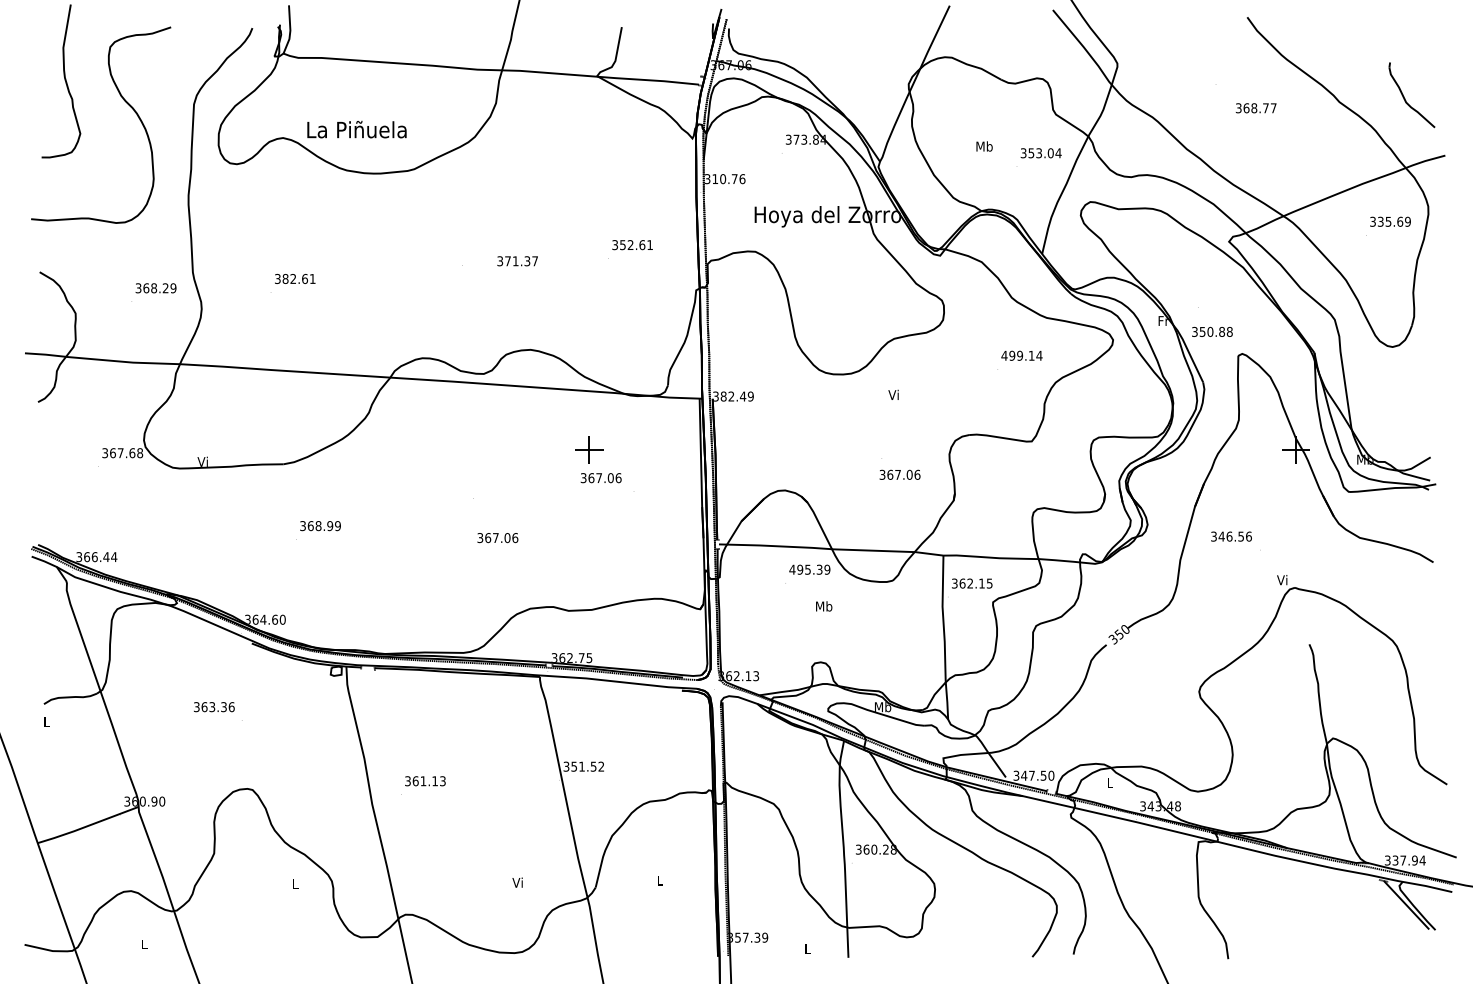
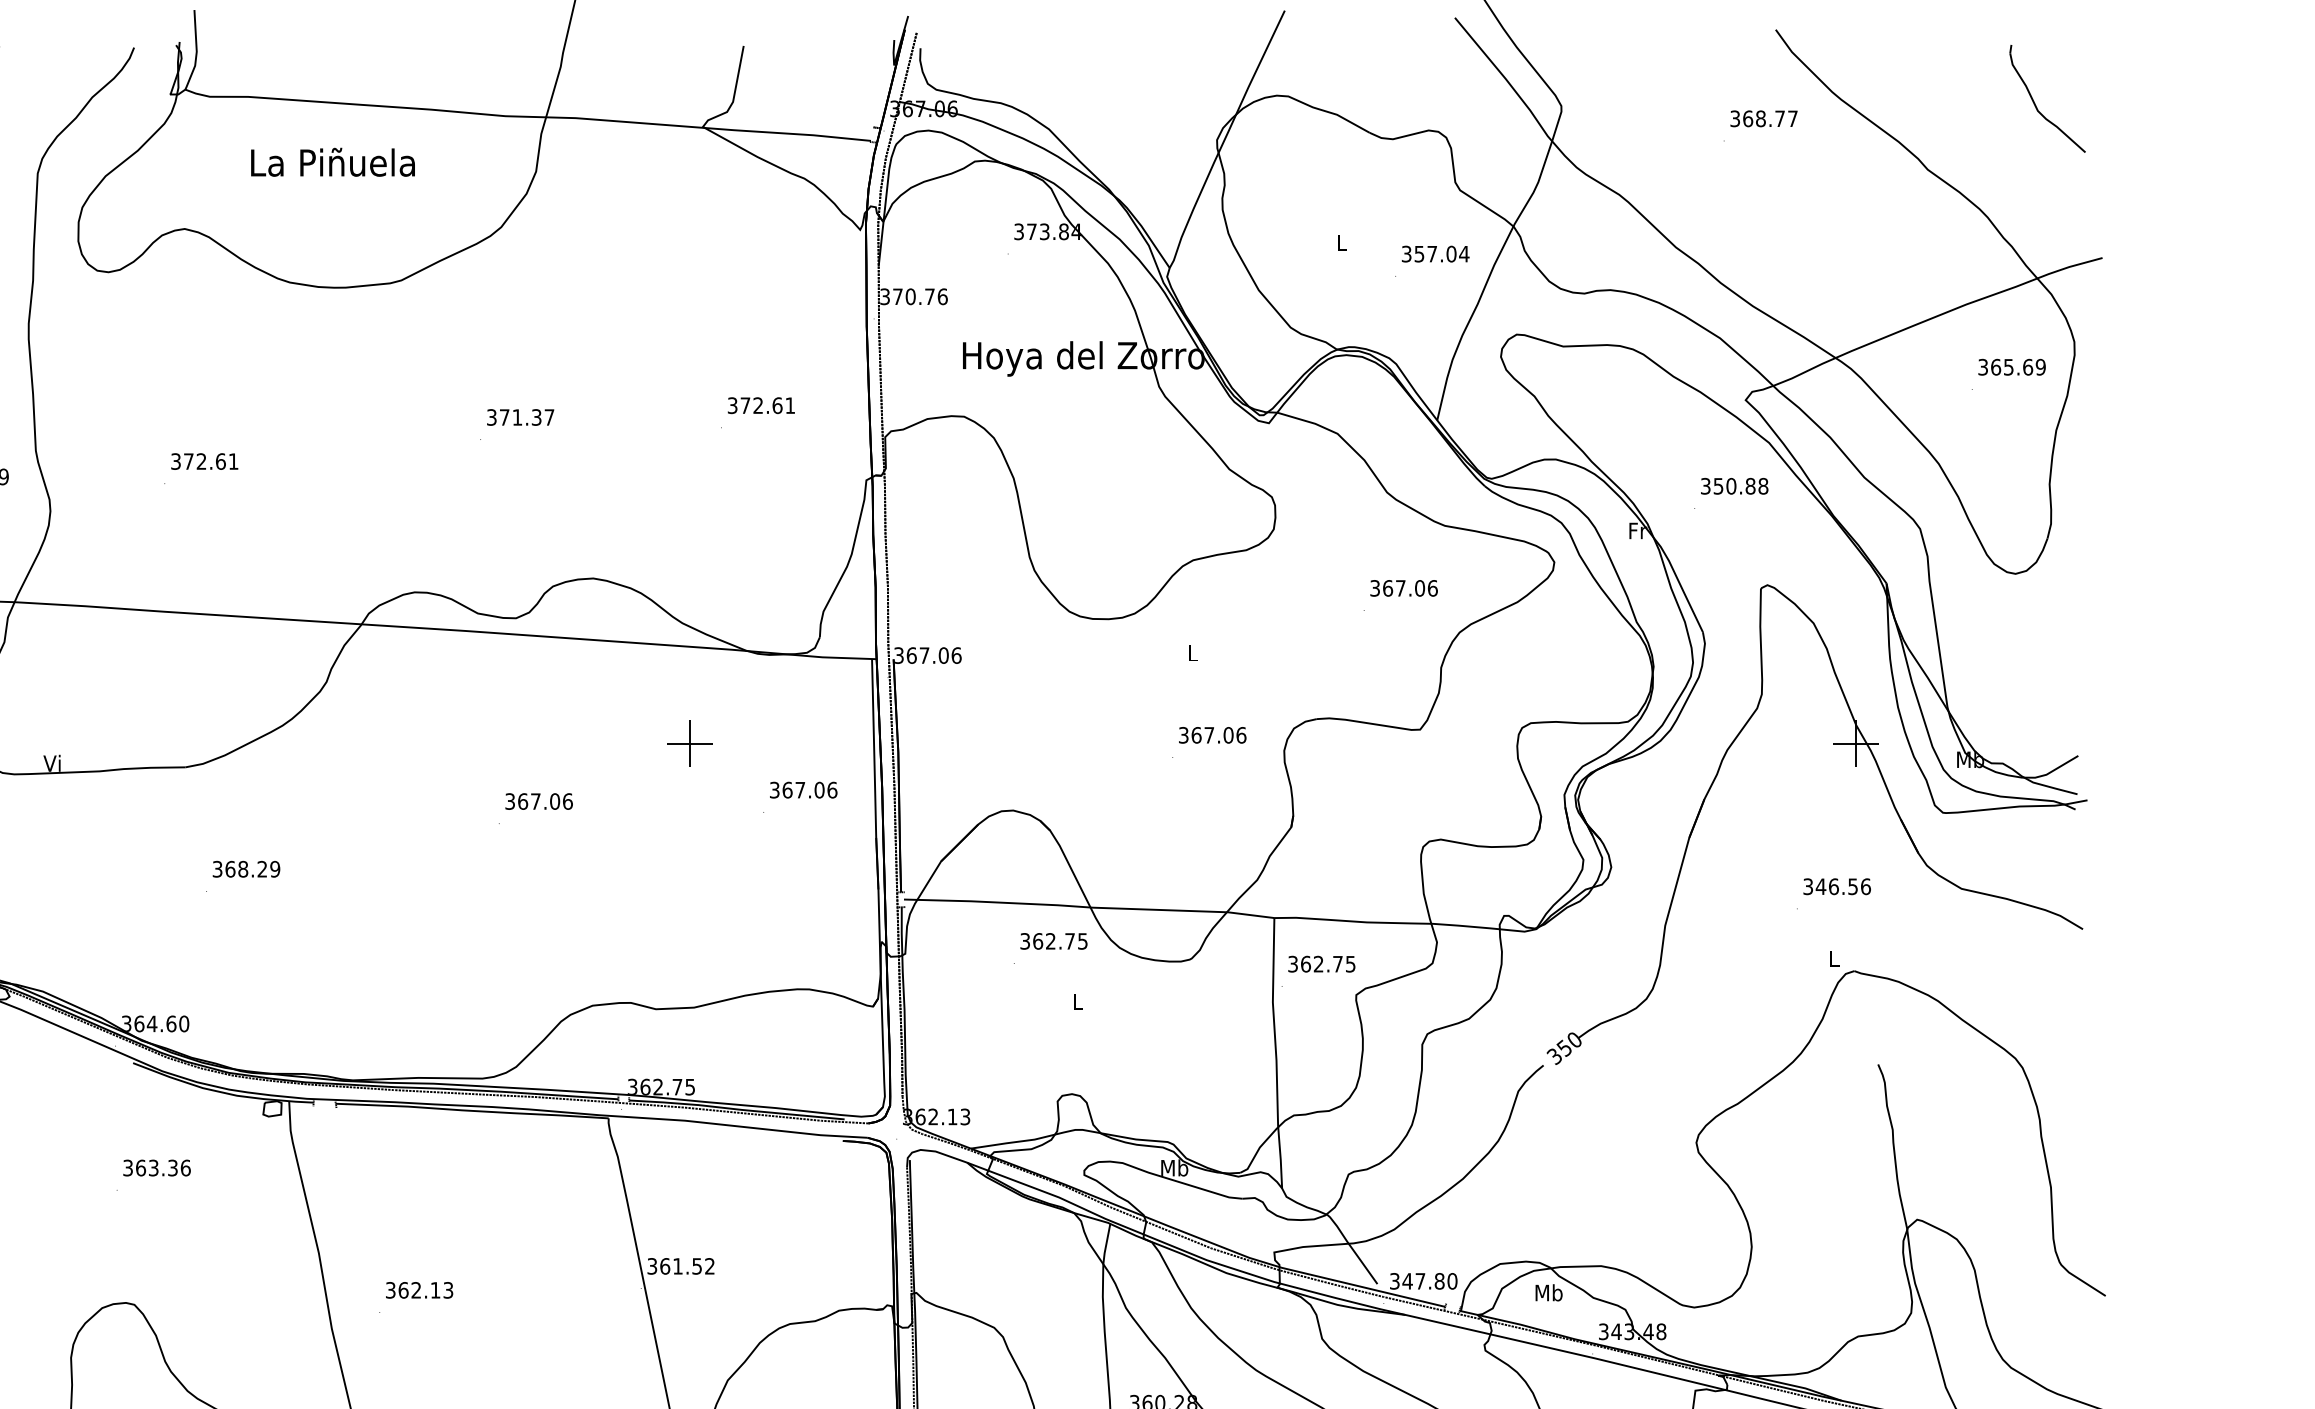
part: (1405, 98) -> (2036, 104), moved
text: (1255, 108) -> (1762, 119), moved
text: (356, 129) -> (332, 162), moved
text: (984, 146) -> (1342, 242), Mb -> L
text: (1038, 153) -> (1431, 254), 353.04 -> 357.04
text: (715, 178) -> (898, 295), 310.76 -> 370.76
text: (1380, 221) -> (1995, 366), 335.69 -> 365.69
text: (622, 245) -> (744, 406), 352.61 -> 372.61
text: (517, 261) -> (520, 417), moved
text: (285, 278) -> (188, 460), 382.61 -> 372.61
text: (1212, 331) -> (1734, 485), moved
text: (1021, 355) -> (1403, 587), 499.14 -> 367.06
text: (893, 394) -> (1191, 652), Vi -> L
text: (736, 396) -> (932, 655), 382.49 -> 367.06
text: (899, 474) -> (1211, 734), moved
text: (600, 478) -> (802, 790), moved
text: (330, 526) -> (262, 870), 368.99 -> 368.29
text: (1231, 536) -> (1837, 886), moved
text: (497, 538) -> (538, 802), moved
text: (809, 569) -> (1053, 940), 495.39 -> 362.75
text: (1282, 580) -> (1833, 959), Vi -> L
text: (981, 583) -> (1337, 964), 362.15 -> 362.75
text: (824, 606) -> (1078, 1002), Mb -> L
text: (214, 707) -> (157, 1168), moved
text: (574, 766) -> (665, 1266), 351.52 -> 361.52
text: (1043, 775) -> (1439, 1280), 347.50 -> 347.80
text: (422, 780) -> (414, 1289), 361.13 -> 362.13
text: (1109, 782) -> (1548, 1292), L -> Mb

